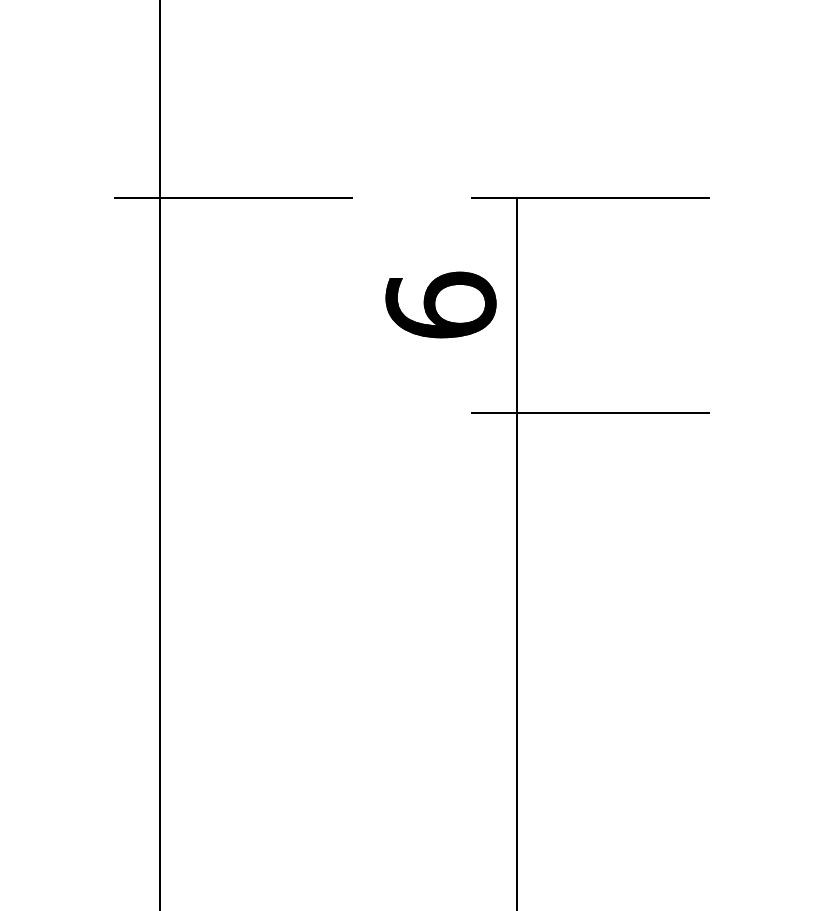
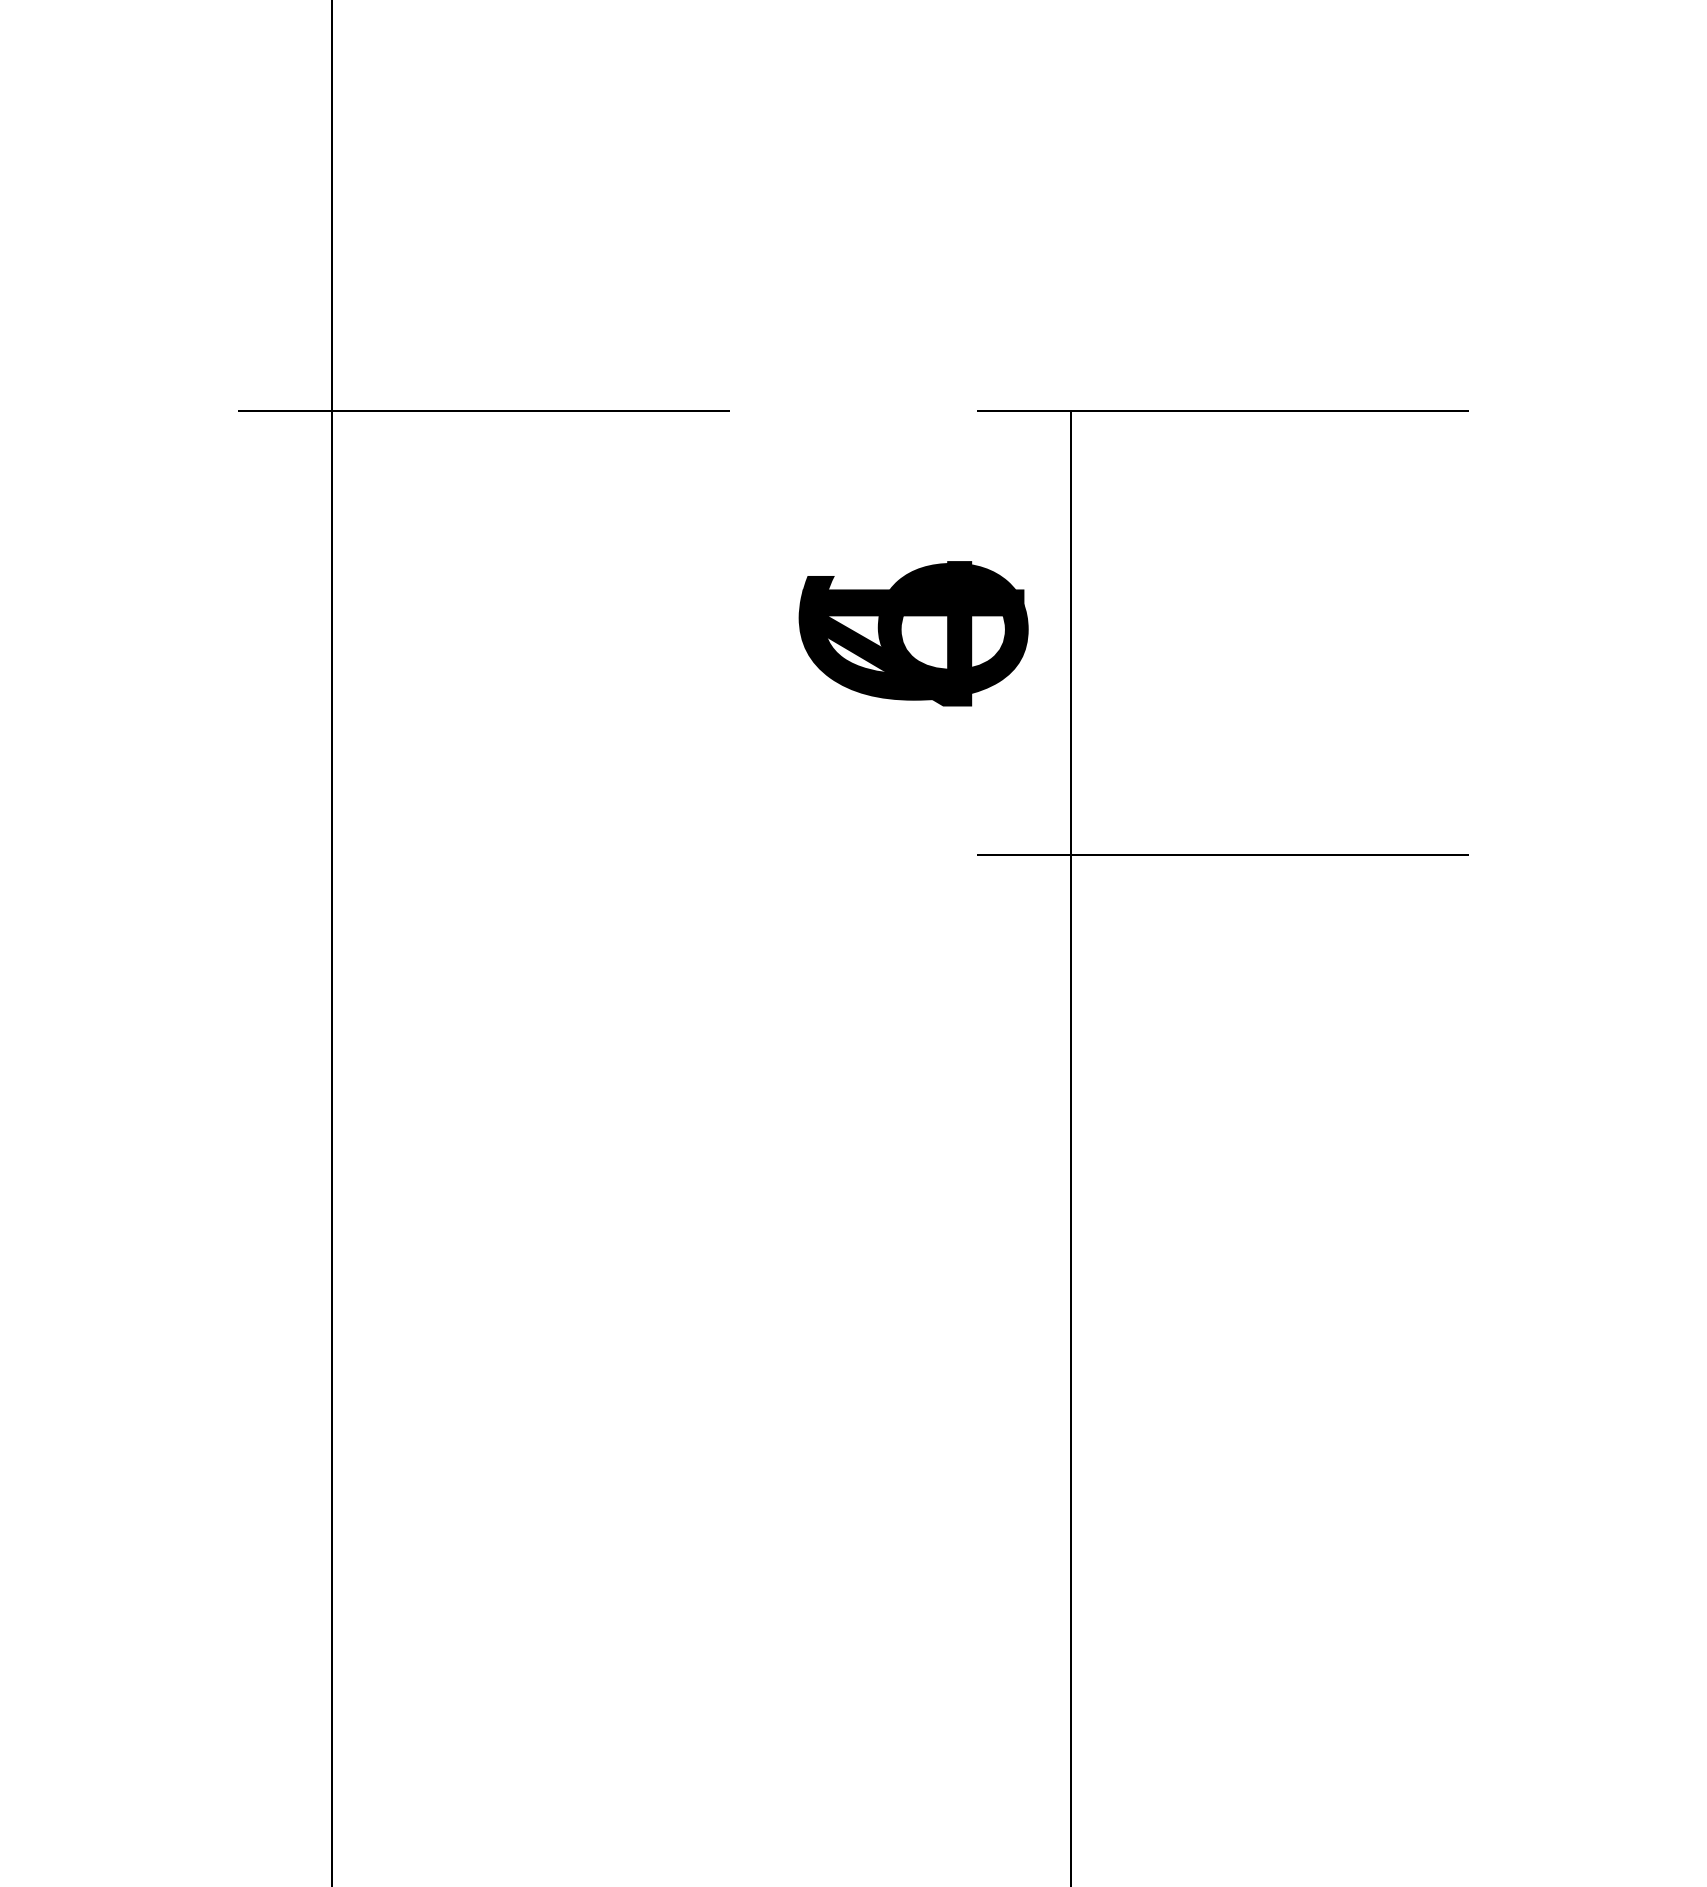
text: (440, 305) -> (912, 632), 6 -> 4

